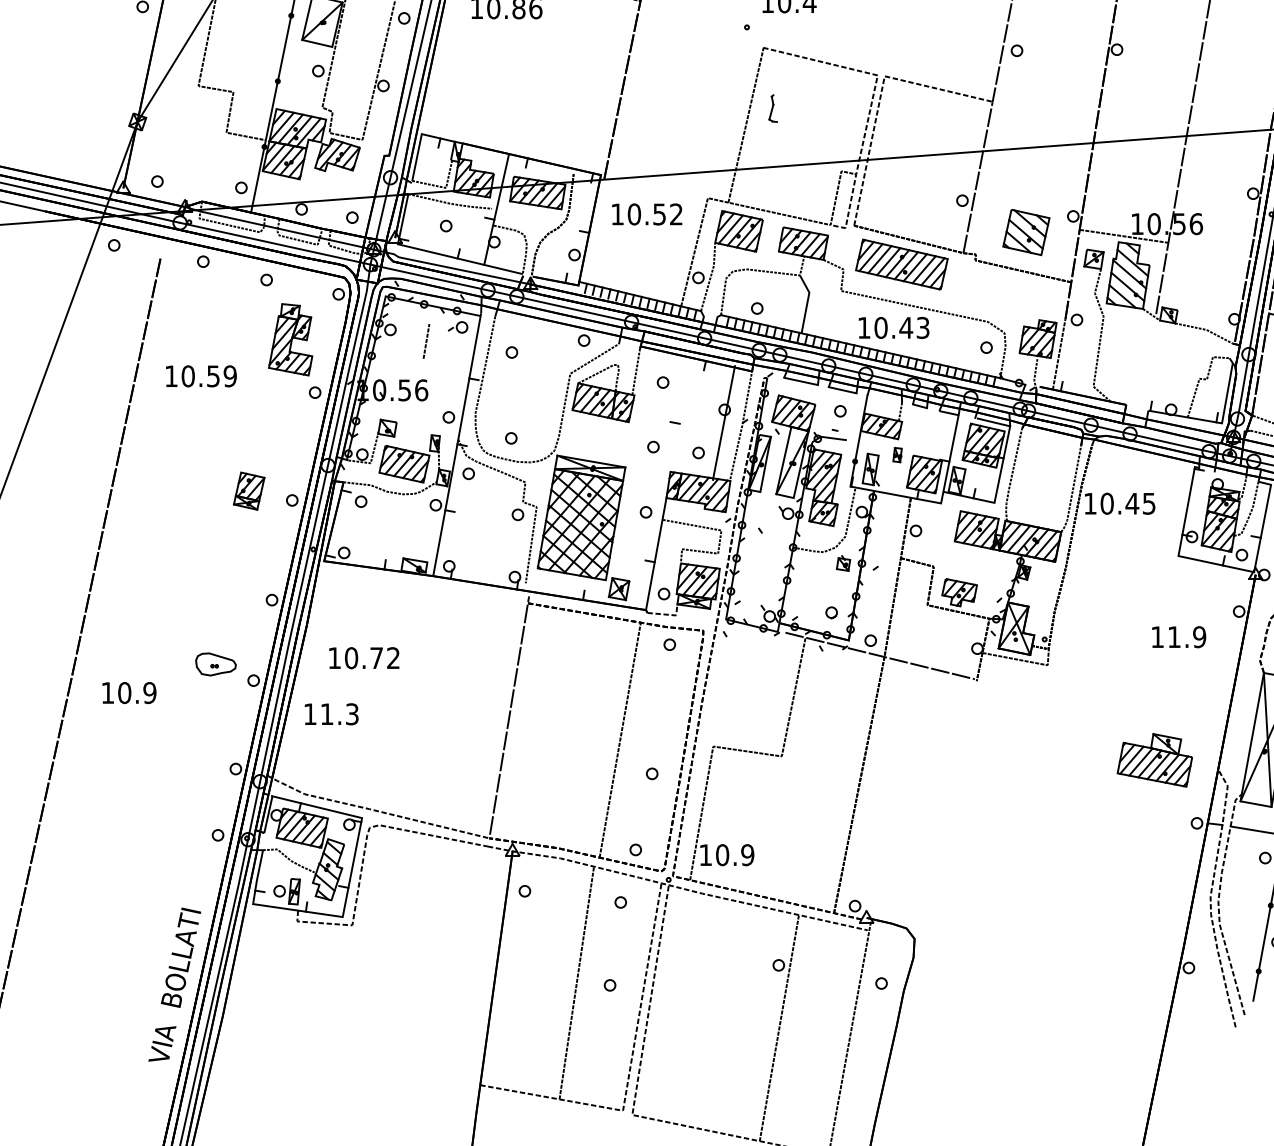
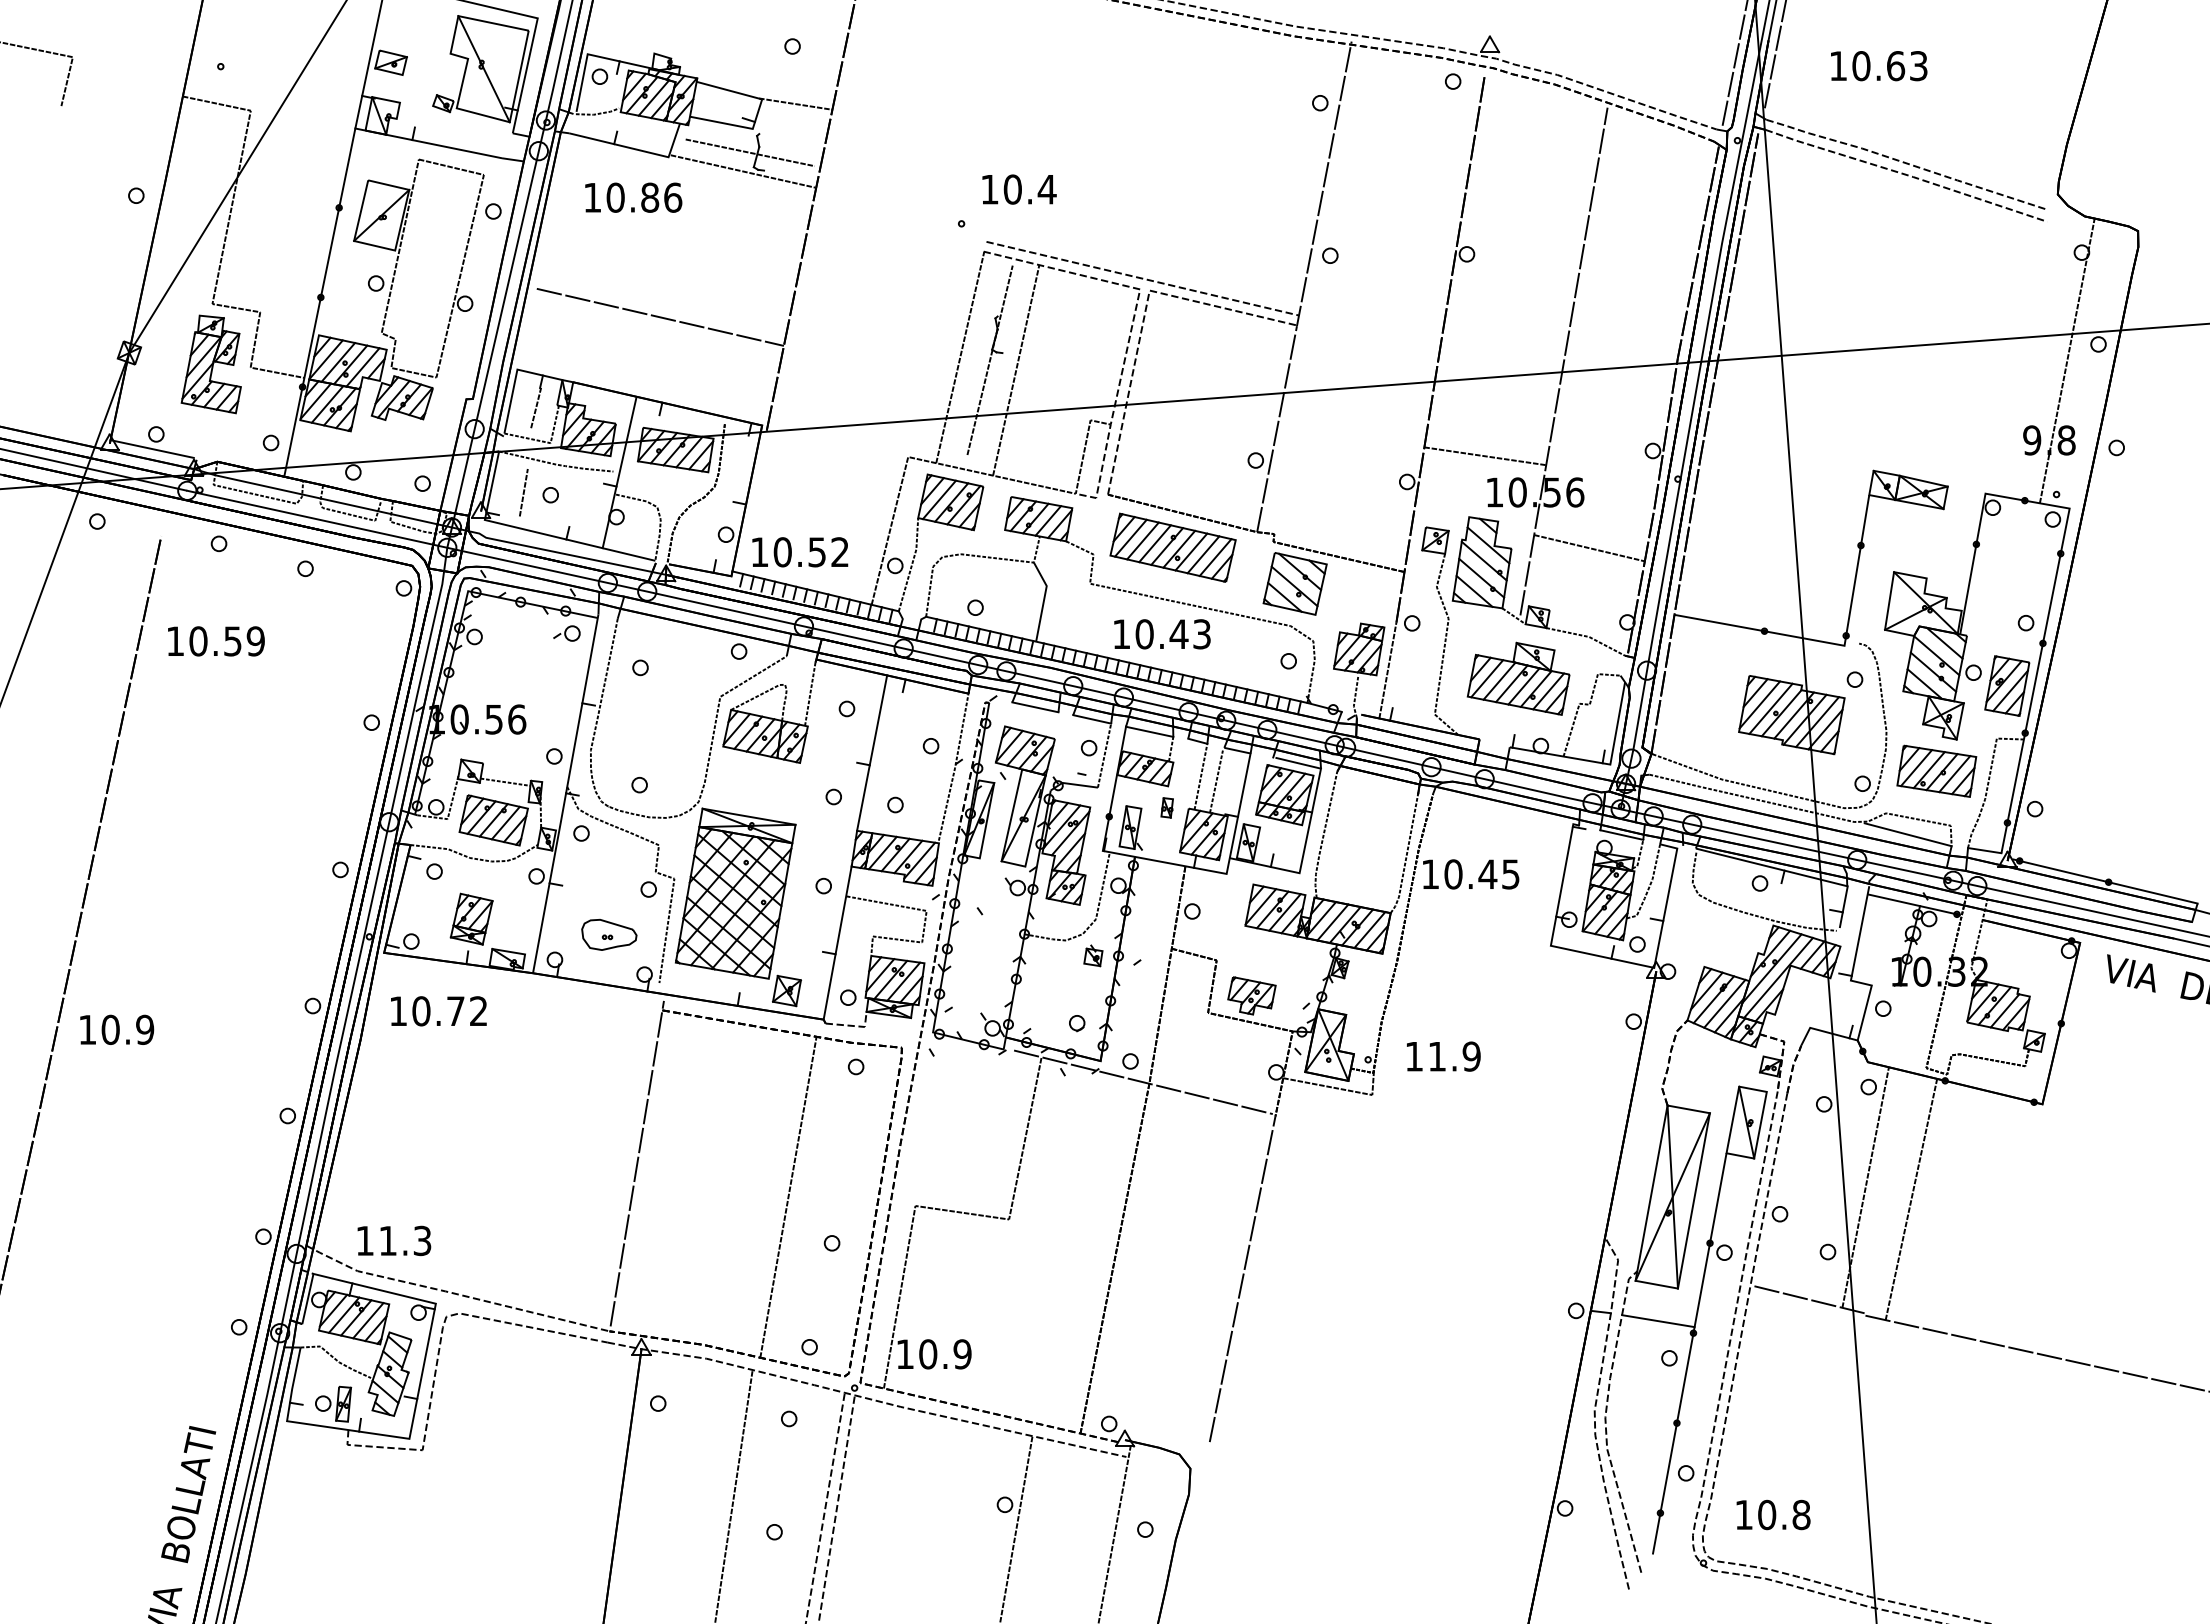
line: (879, 67) -> (1142, 278), added
line: (525, 95) -> (659, 316), added
line: (767, 127) -> (989, 360), added
line: (787, 134) -> (1016, 370), added
line: (435, 161) -> (536, 407), added
line: (153, 191) -> (151, 448), added
text: (647, 214) -> (800, 552), moved
part: (1025, 232) -> (1294, 583), moved
line: (1124, 236) -> (1485, 456), moved
line: (1206, 265) -> (1589, 548), added
part: (290, 339) -> (210, 364), moved
line: (426, 341) -> (523, 492), moved
text: (201, 376) -> (216, 641), moved
line: (884, 399) -> (1149, 731), added
line: (851, 416) -> (1104, 755), added
line: (724, 422) -> (872, 752), moved
line: (921, 432) -> (1200, 776), added
line: (413, 435) -> (505, 781), added
line: (933, 435) -> (1216, 781), added
line: (1230, 474) -> (1621, 834), added
part: (249, 490) -> (471, 918), moved
text: (1178, 637) -> (1443, 1056), moved
text: (364, 658) -> (438, 1011), moved
part: (216, 664) -> (609, 934), moved
text: (129, 692) -> (117, 1029), moved
text: (331, 713) -> (394, 1240), moved
part: (1154, 760) -> (1518, 678), moved
line: (952, 800) -> (1242, 1279), added

